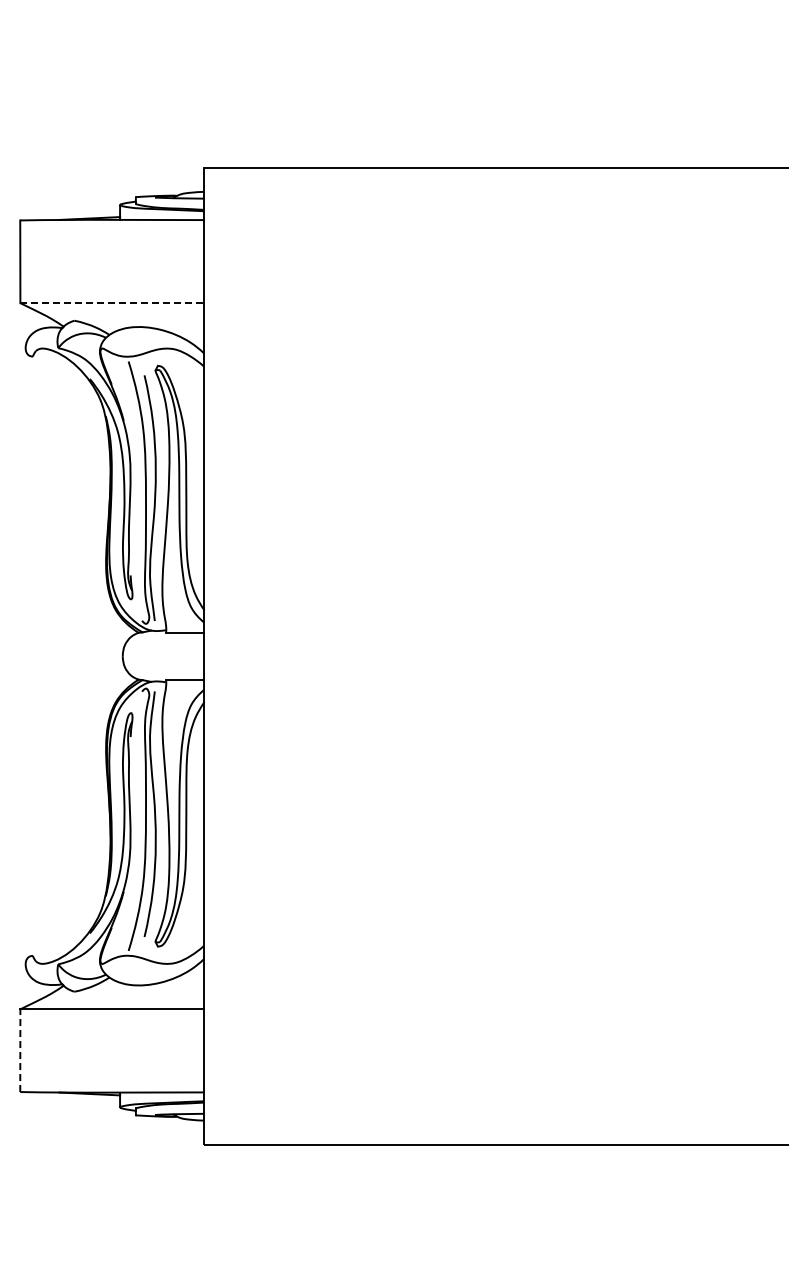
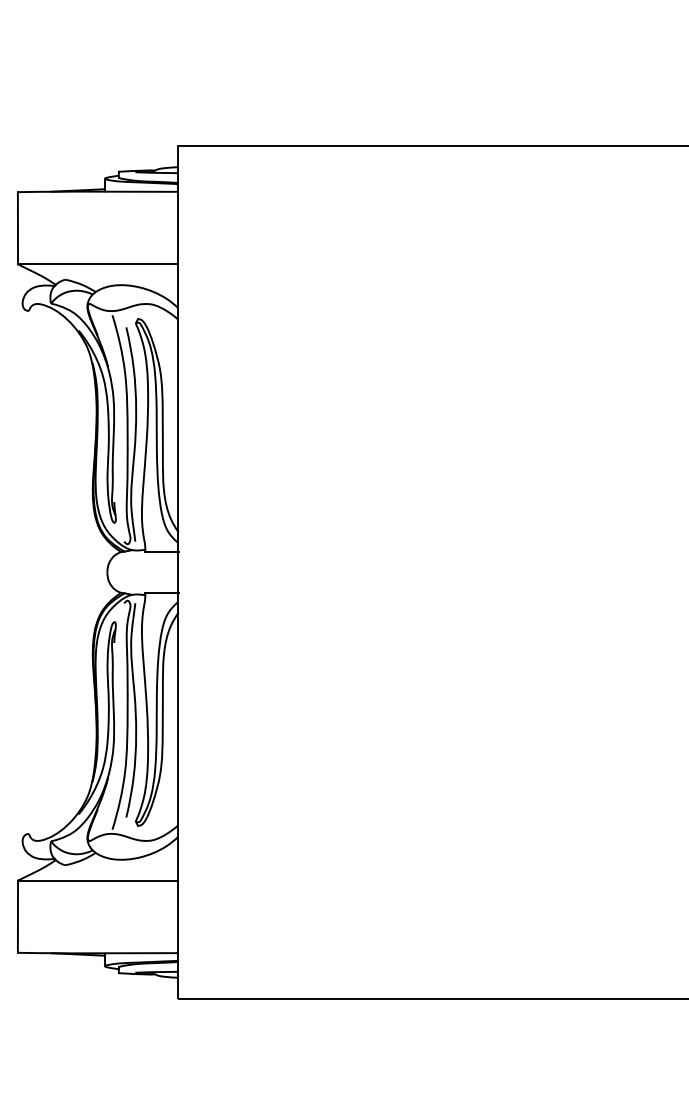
line: (112, 303) -> (98, 264), dashed -> solid
line: (20, 1050) -> (18, 916), dashed -> solid

